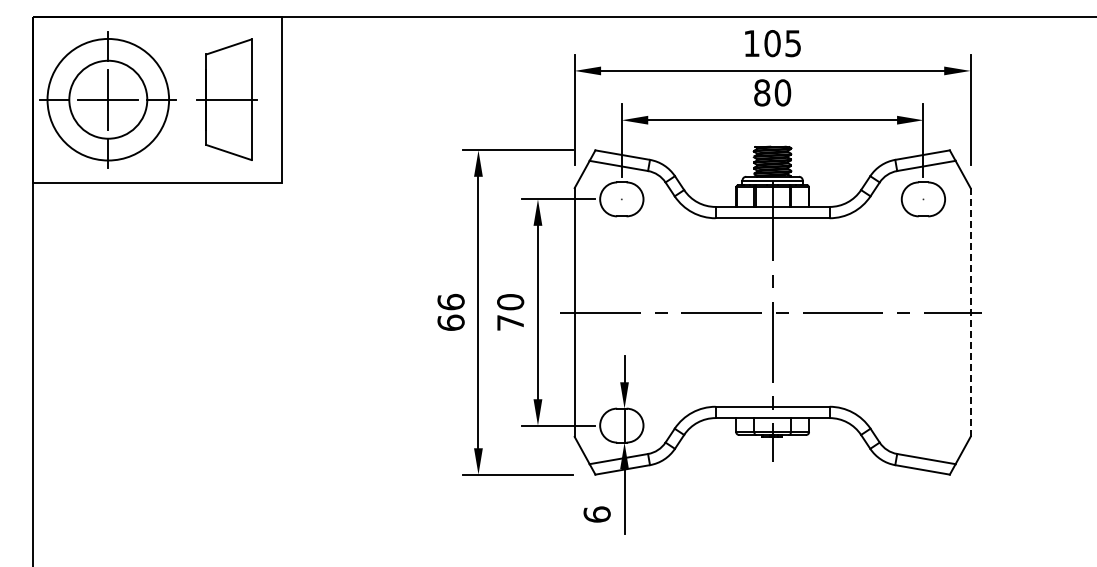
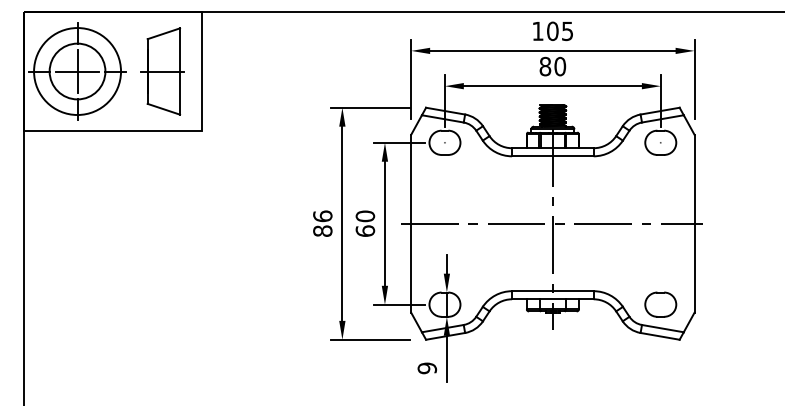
line: (970, 313) -> (694, 224), dashed -> solid
text: (450, 322) -> (322, 230), 66 -> 86
text: (510, 322) -> (365, 230), 70 -> 60
part: (922, 425) -> (660, 304), added
text: (596, 514) -> (426, 368), 6 -> 9

